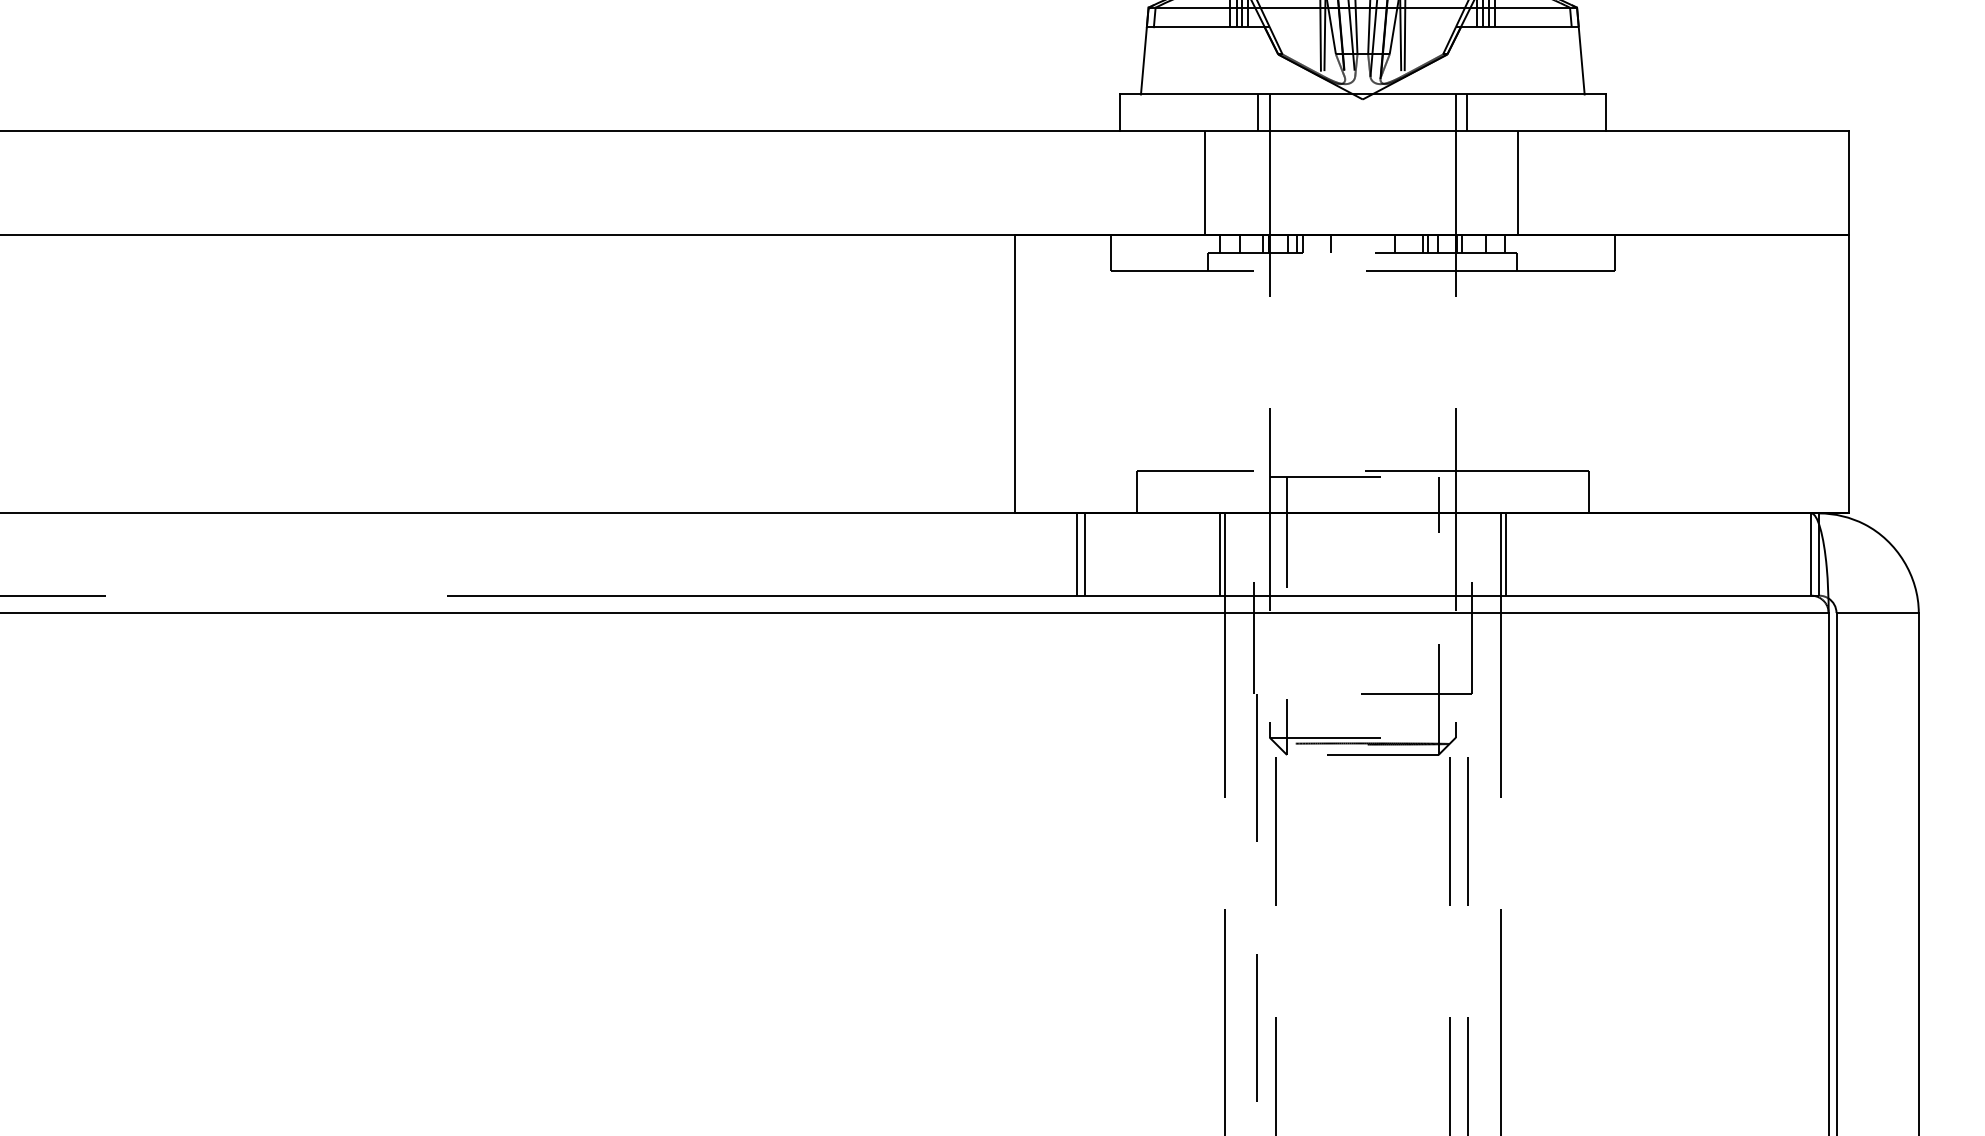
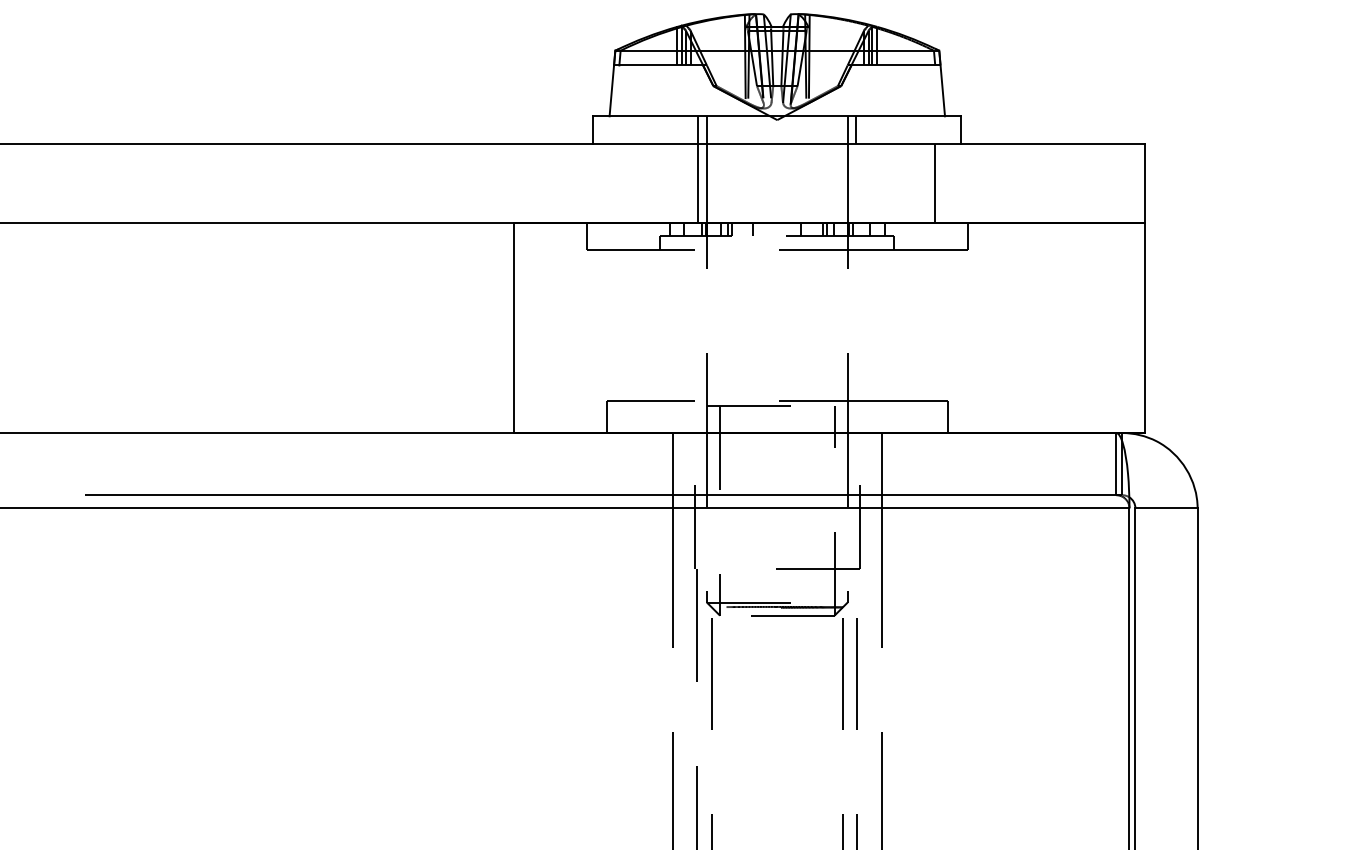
line: (1205, 183) -> (697, 183), moved
line: (1517, 183) -> (934, 183), moved
line: (1076, 554) -> (560, 464), removed
line: (1084, 554) -> (566, 464), removed
line: (1219, 554) -> (668, 464), removed
line: (1505, 554) -> (885, 464), removed

